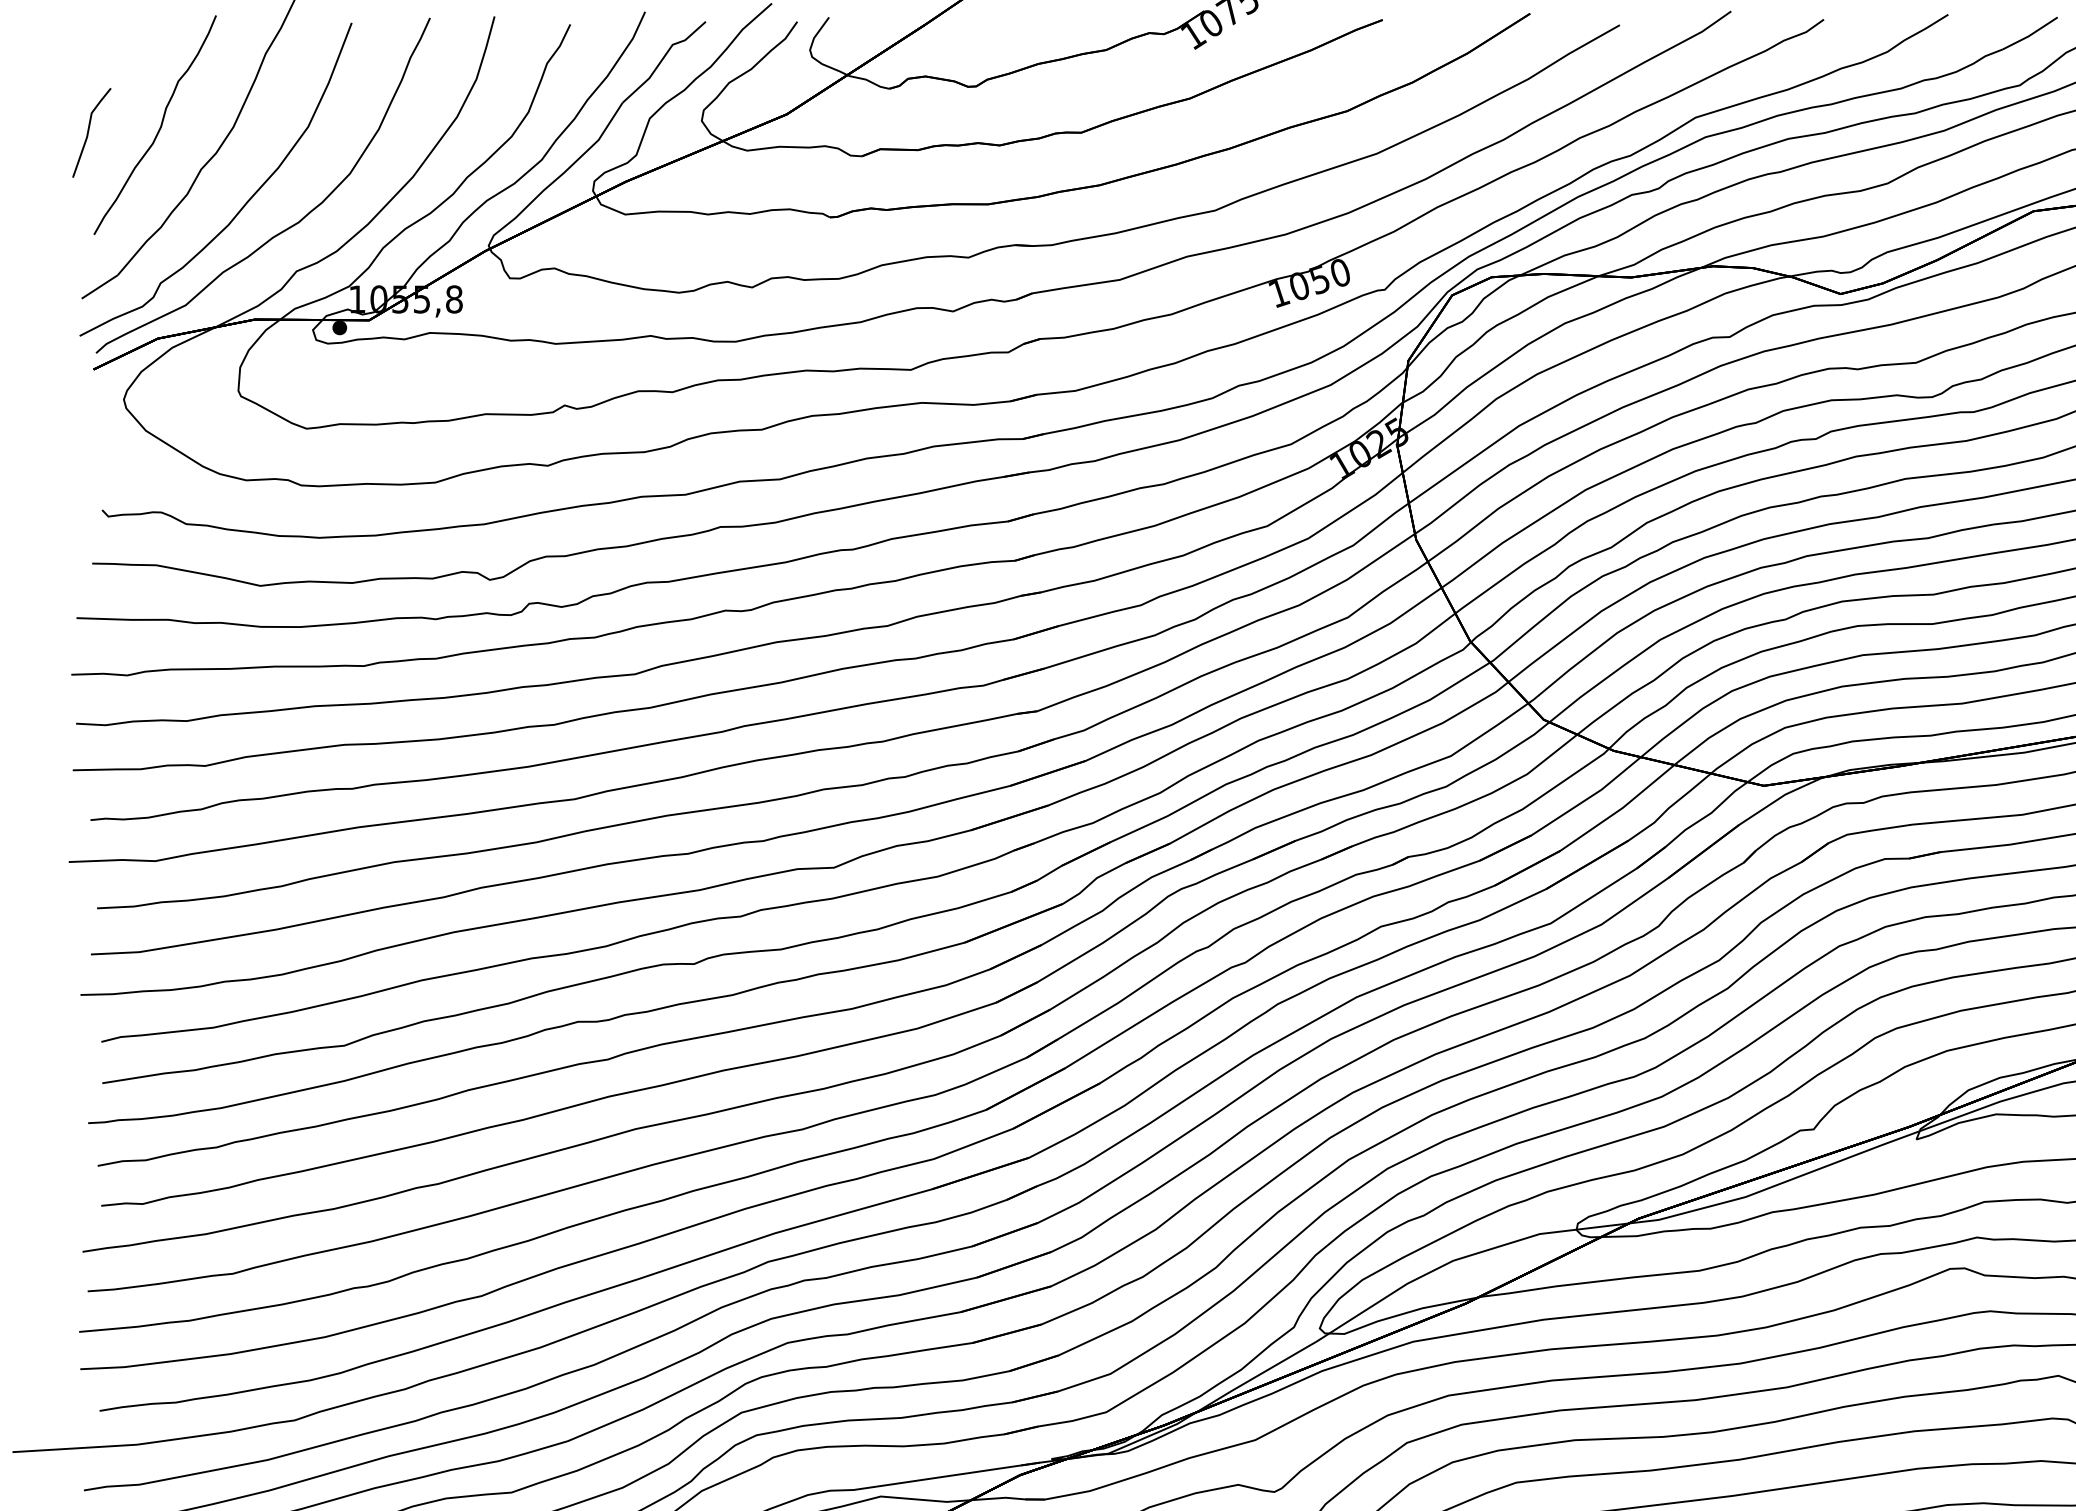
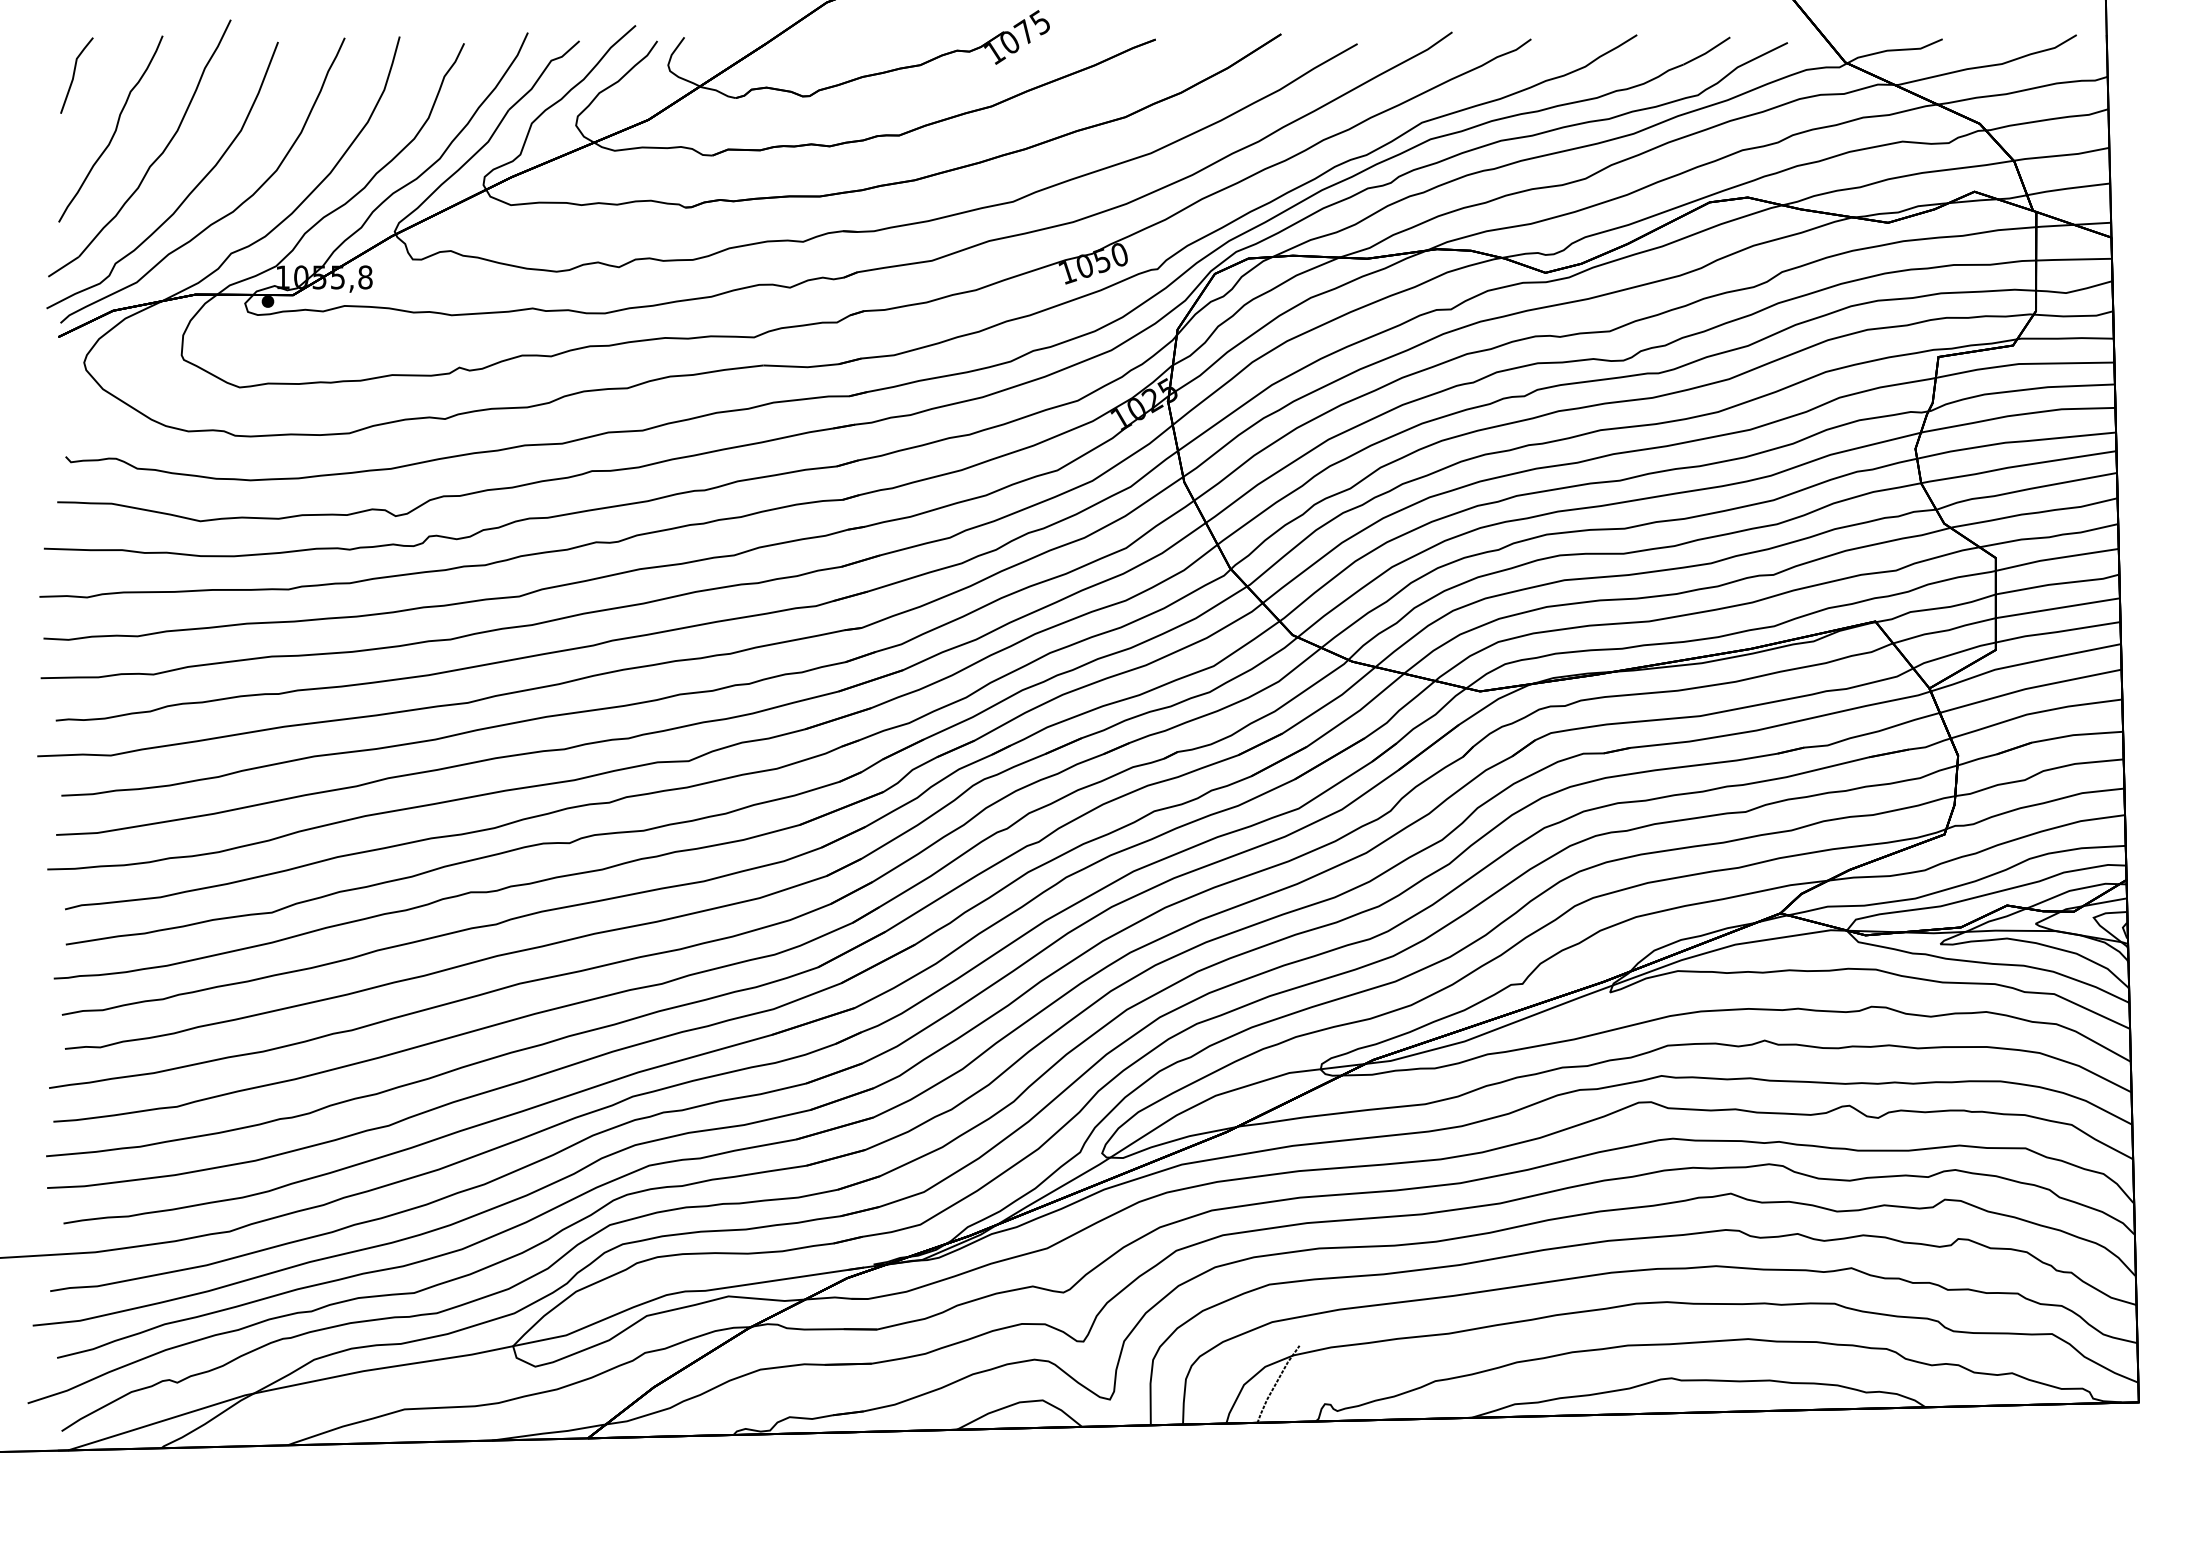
line: (88, 132) -> (74, 75), moved

